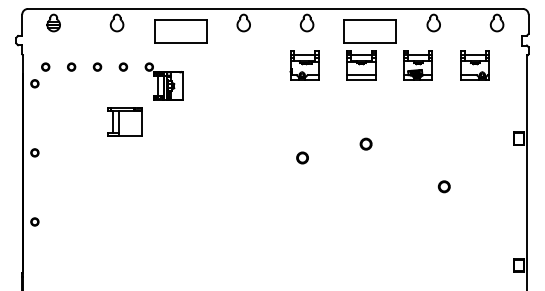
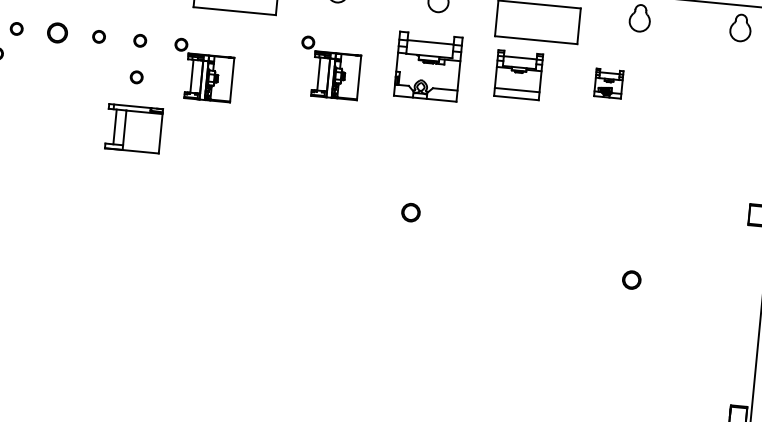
part: (304, 65) -> (428, 65), size x1.4
part: (417, 65) -> (607, 83), size x0.6
part: (474, 65) -> (698, 92), removed
part: (71, 66) -> (57, 31), size x1.6
part: (242, 72) -> (328, 67), added
part: (122, 89) -> (135, 76), added
circle: (365, 143) -> (513, 199), removed

